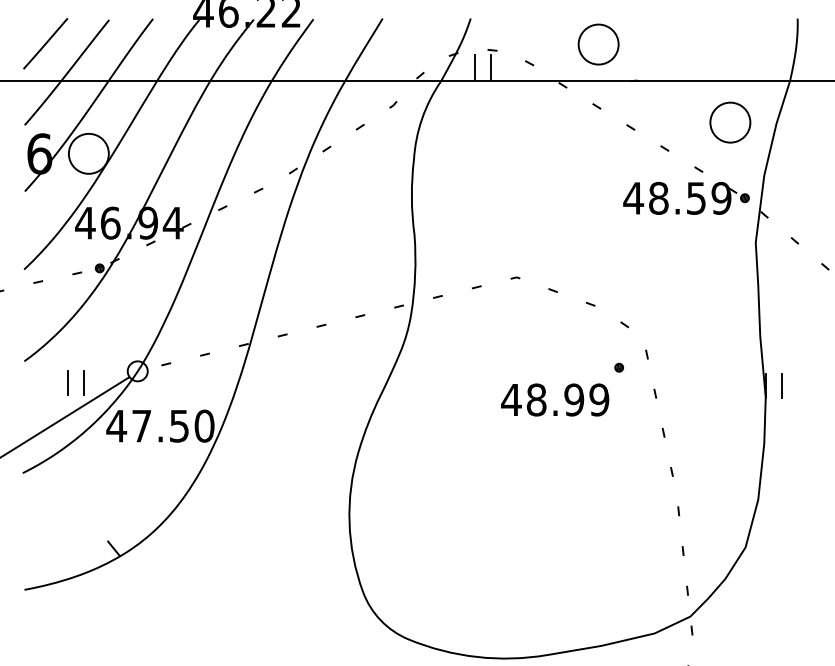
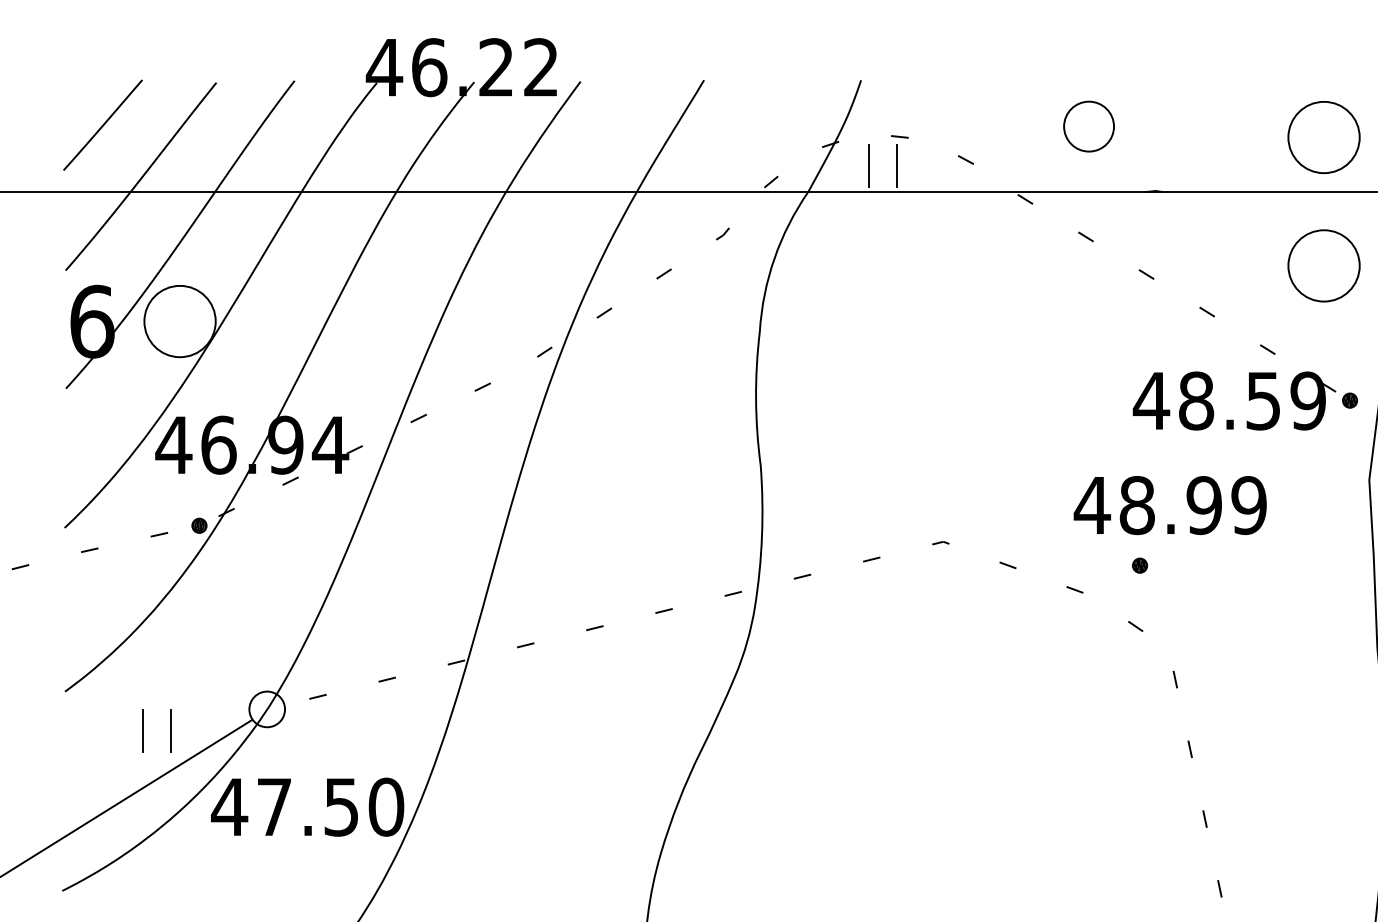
part: (598, 44) -> (1088, 126), size x0.7
part: (730, 50) -> (1324, 137), added
part: (619, 367) -> (1140, 565), moved
text: (555, 399) -> (1170, 504), moved

